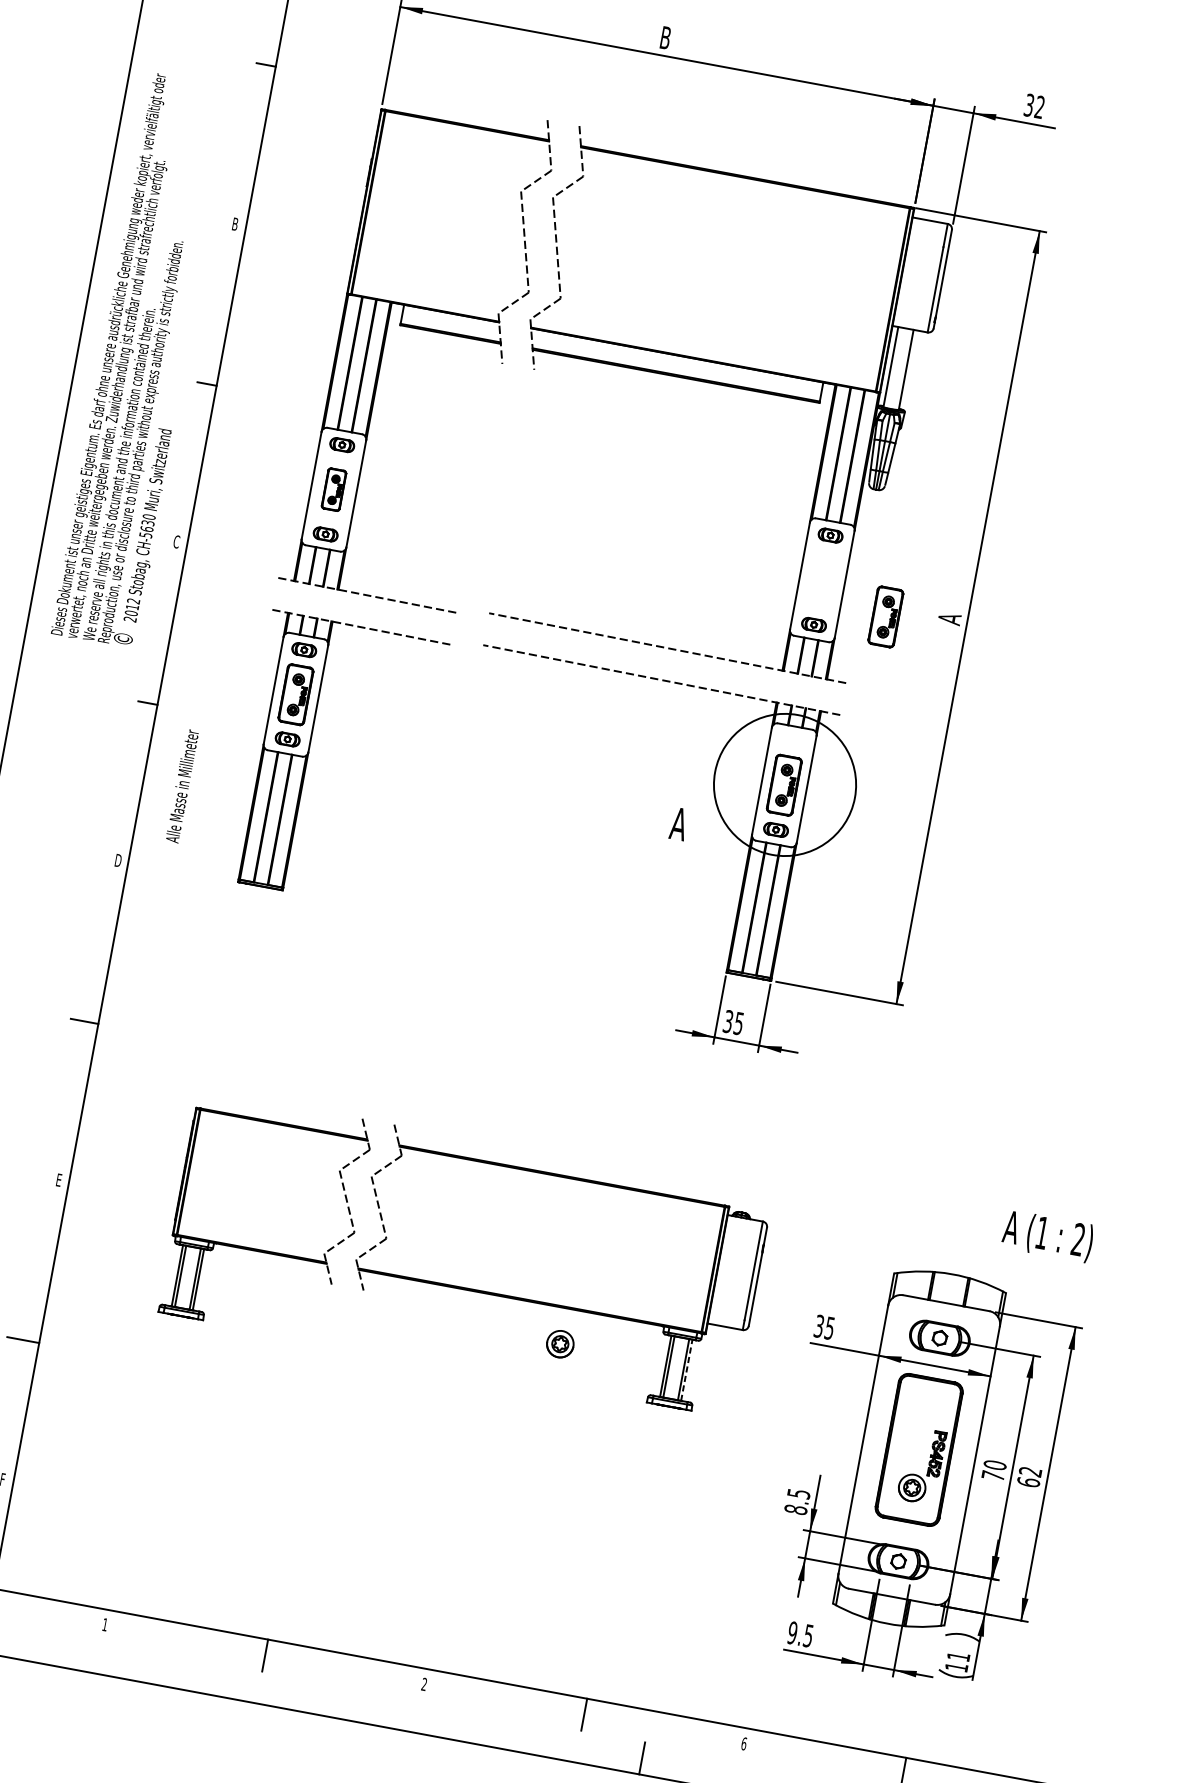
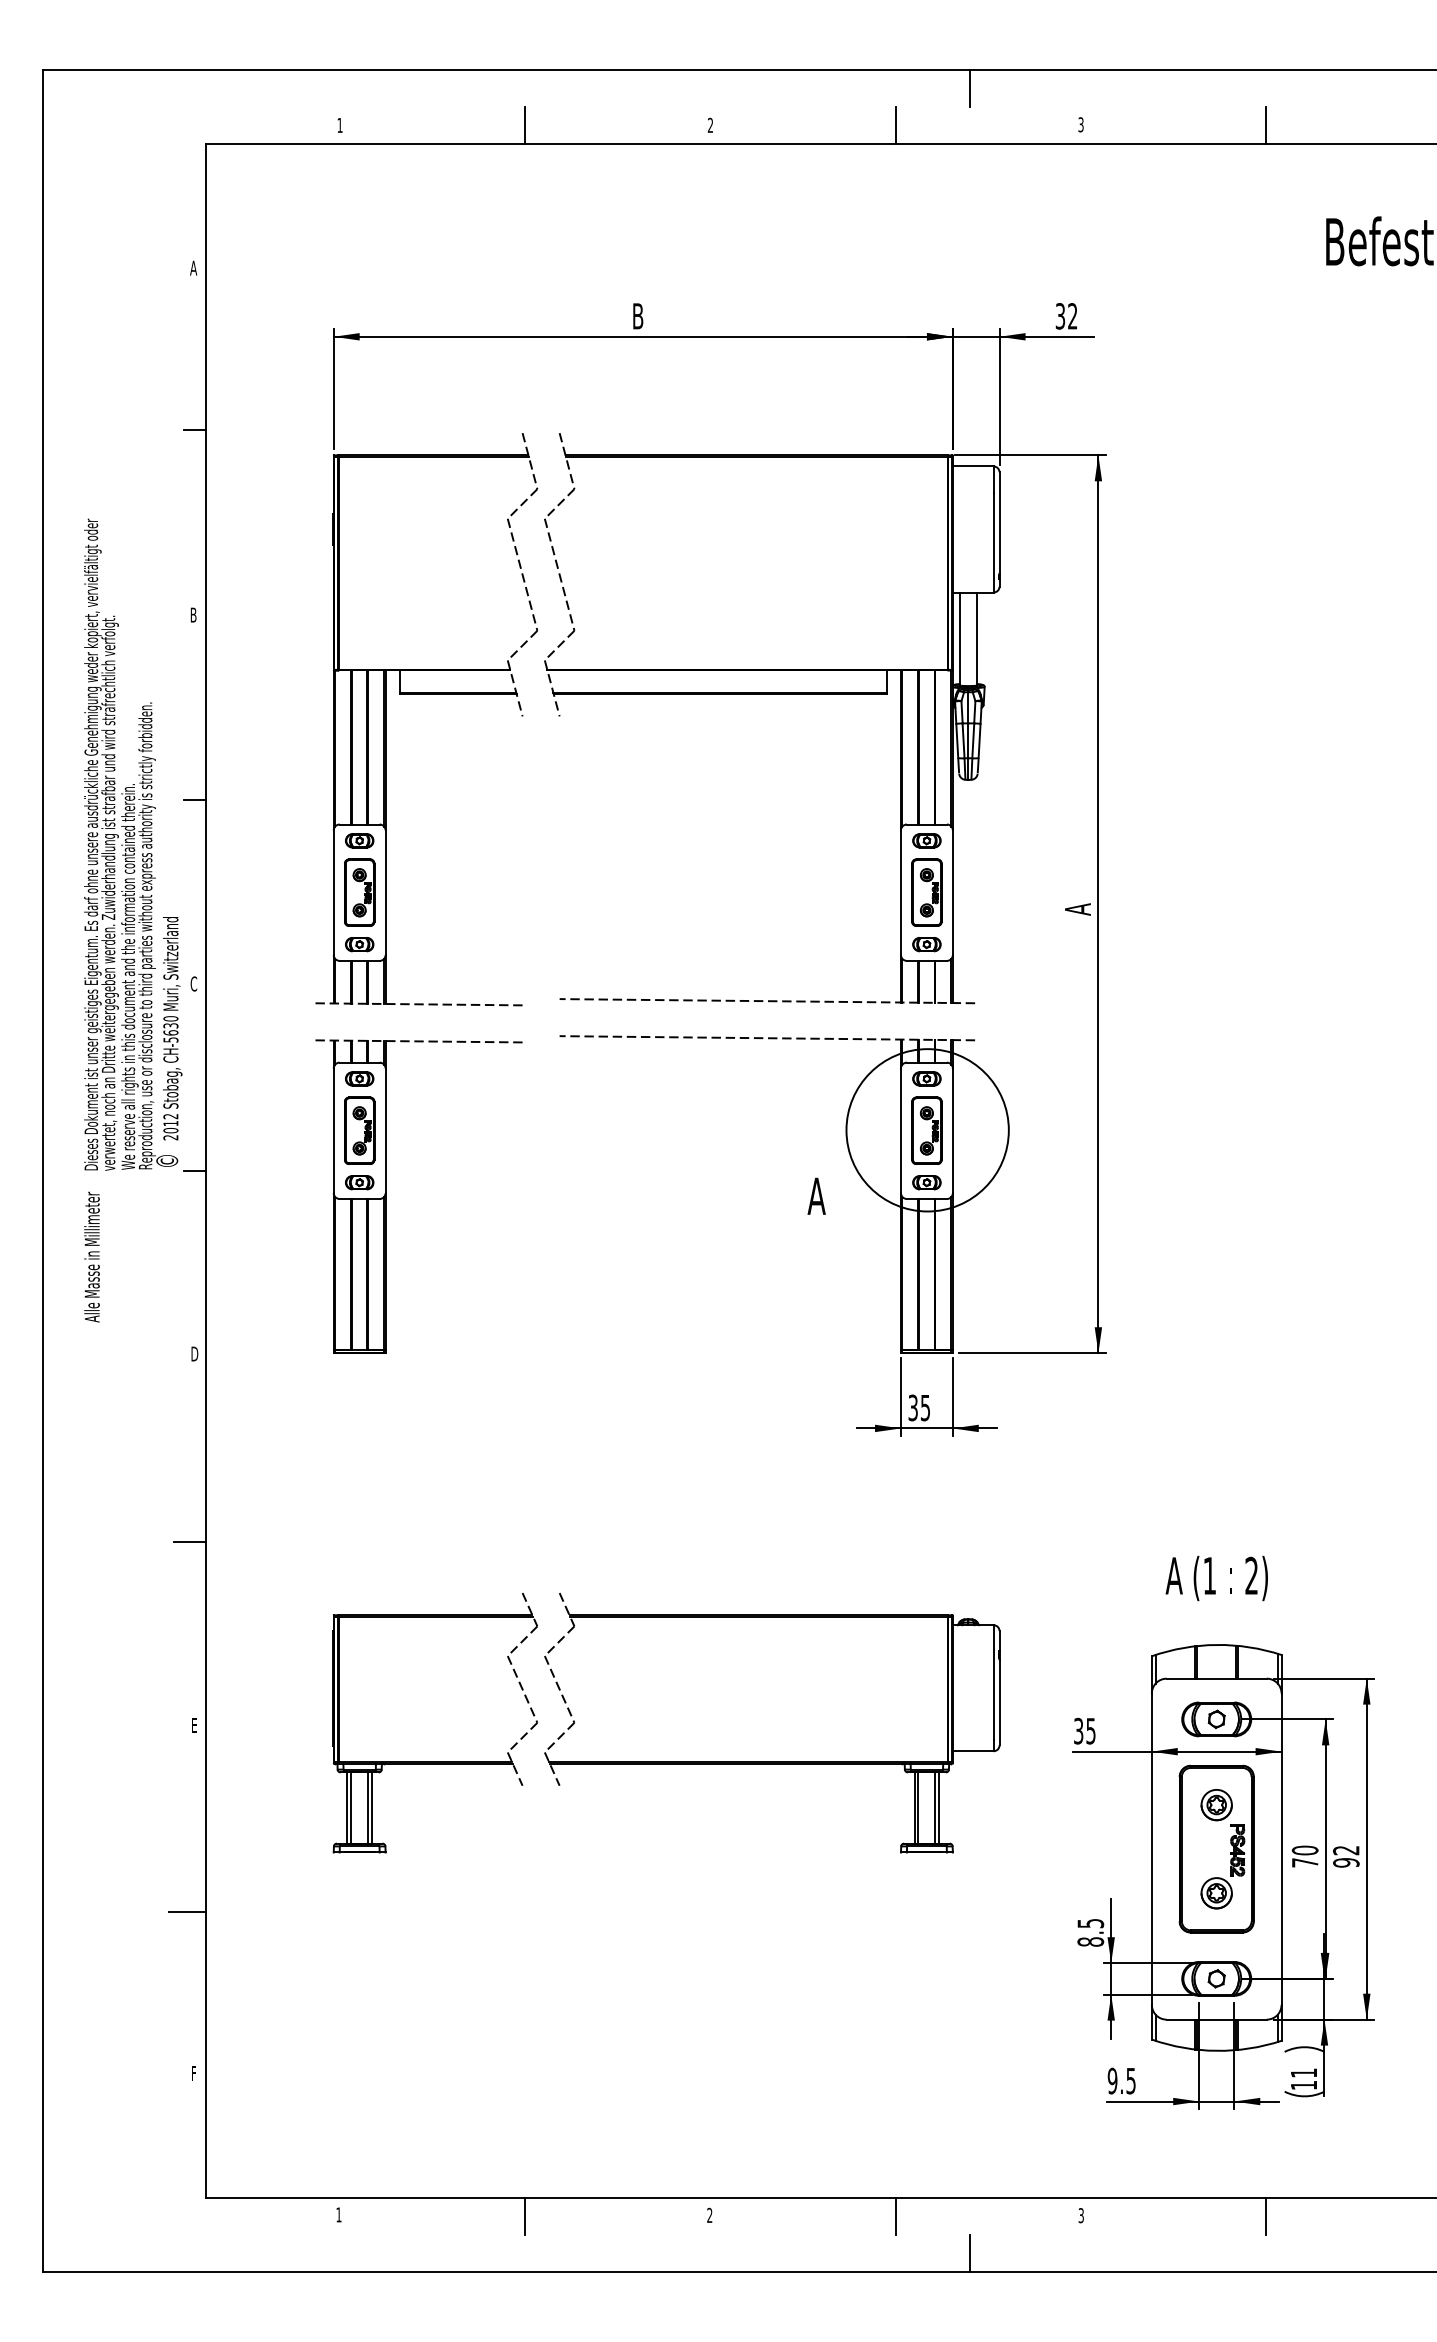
text: (144, 361) -> (133, 844), moved
part: (333, 489) -> (359, 892), size x1.43
part: (885, 616) -> (926, 892), moved
part: (792, 740) -> (926, 1078), added
text: (181, 785) -> (91, 1256), moved
text: (1047, 1236) -> (1216, 1578), moved
part: (560, 1344) -> (1216, 1805), moved
line: (687, 1370) -> (939, 1808), dashed -> solid
text: (1028, 1482) -> (1346, 1862), 62 -> 92
text: (744, 1743) -> (1081, 2215), 6 -> 3

